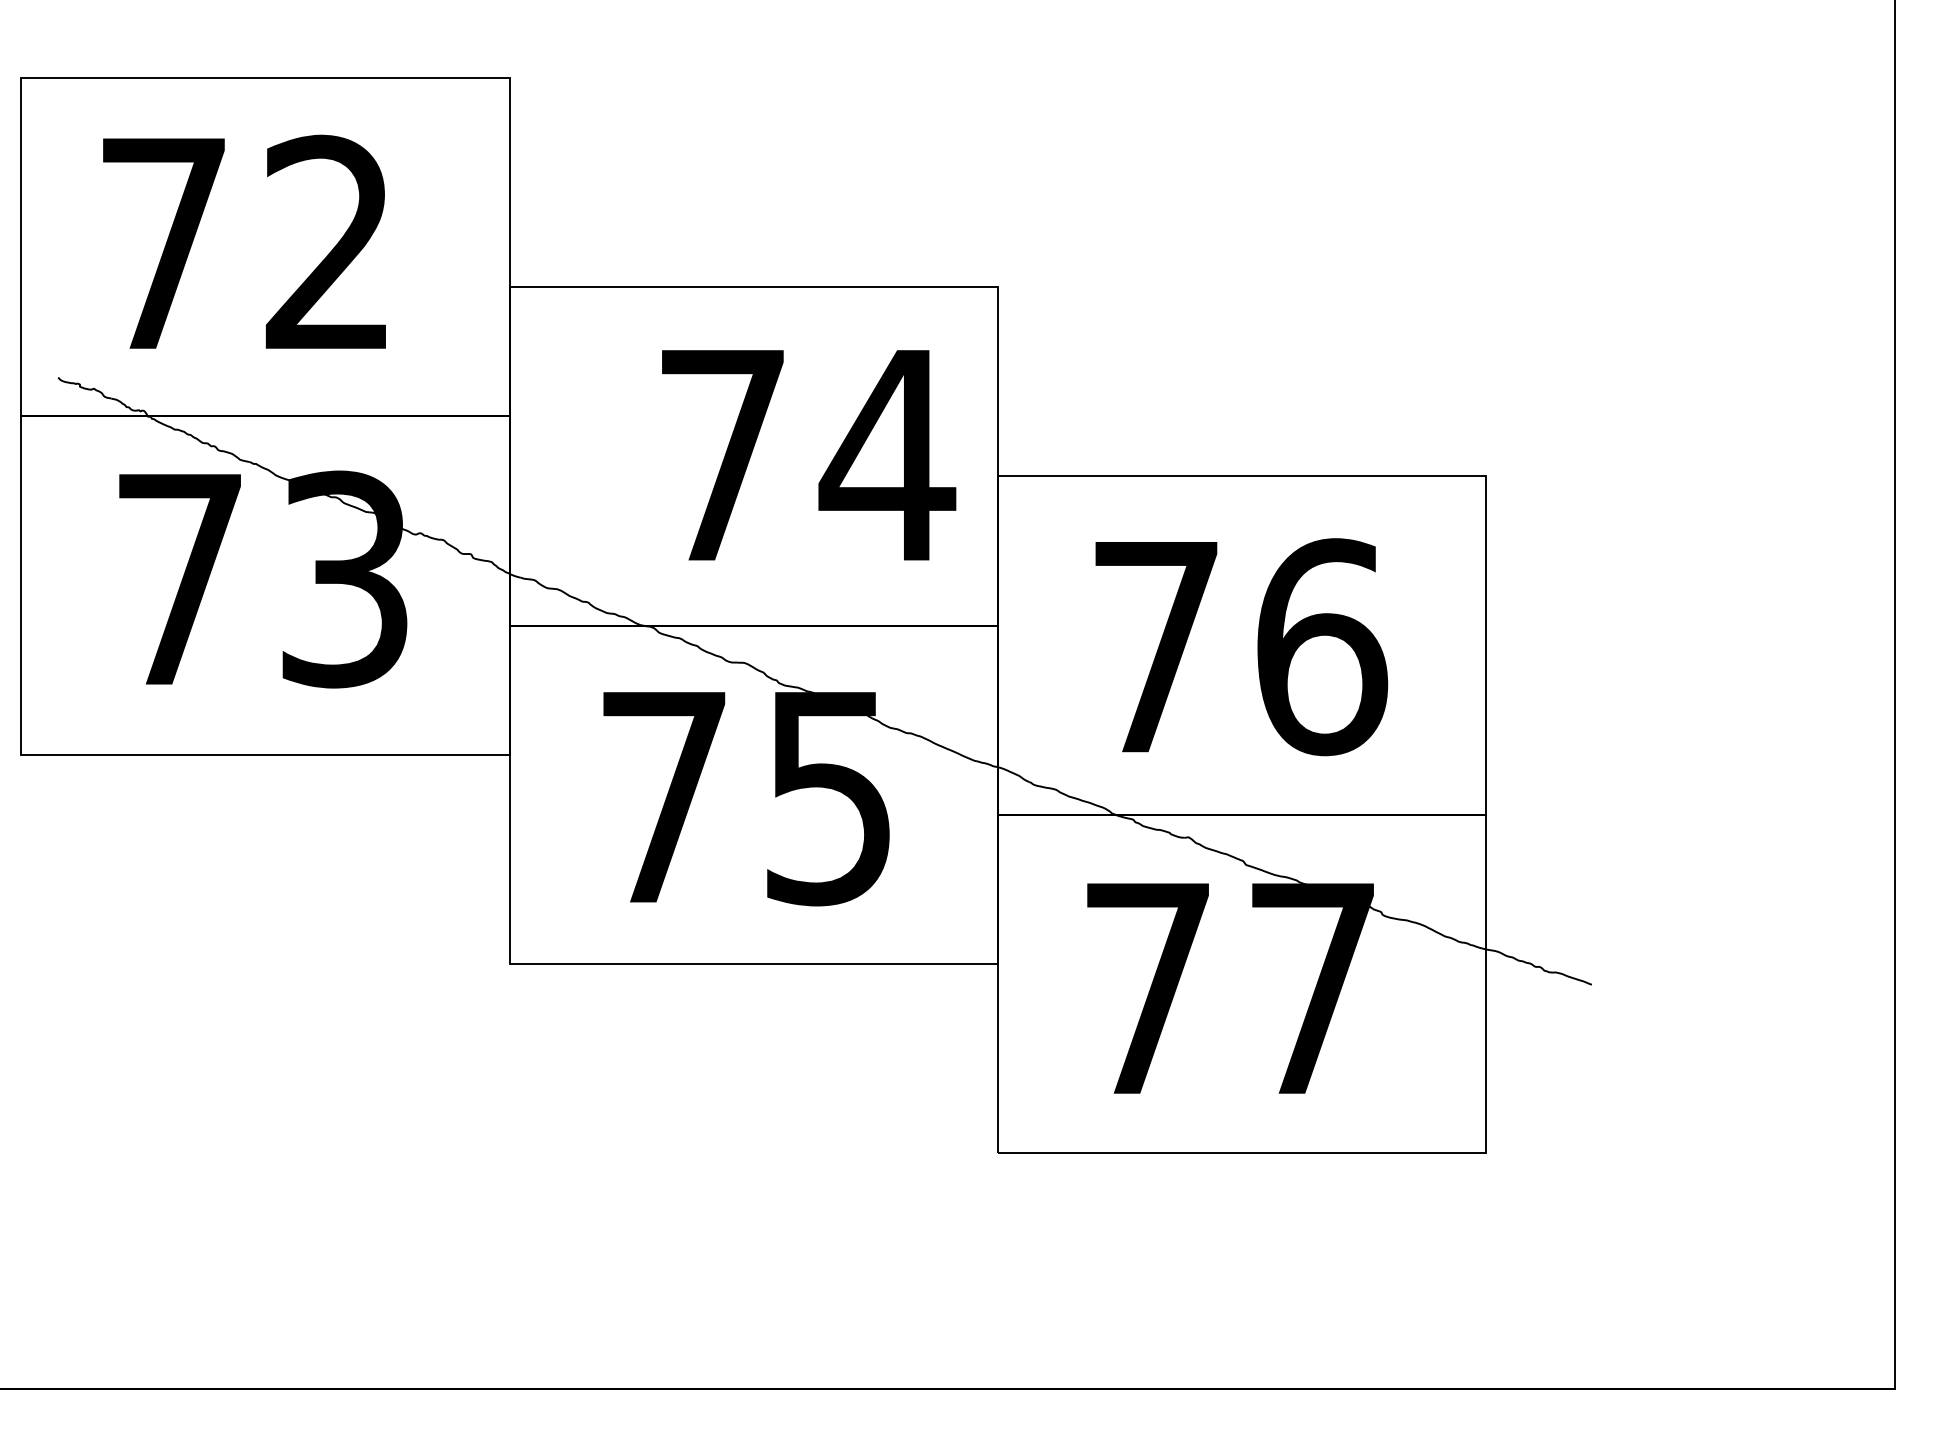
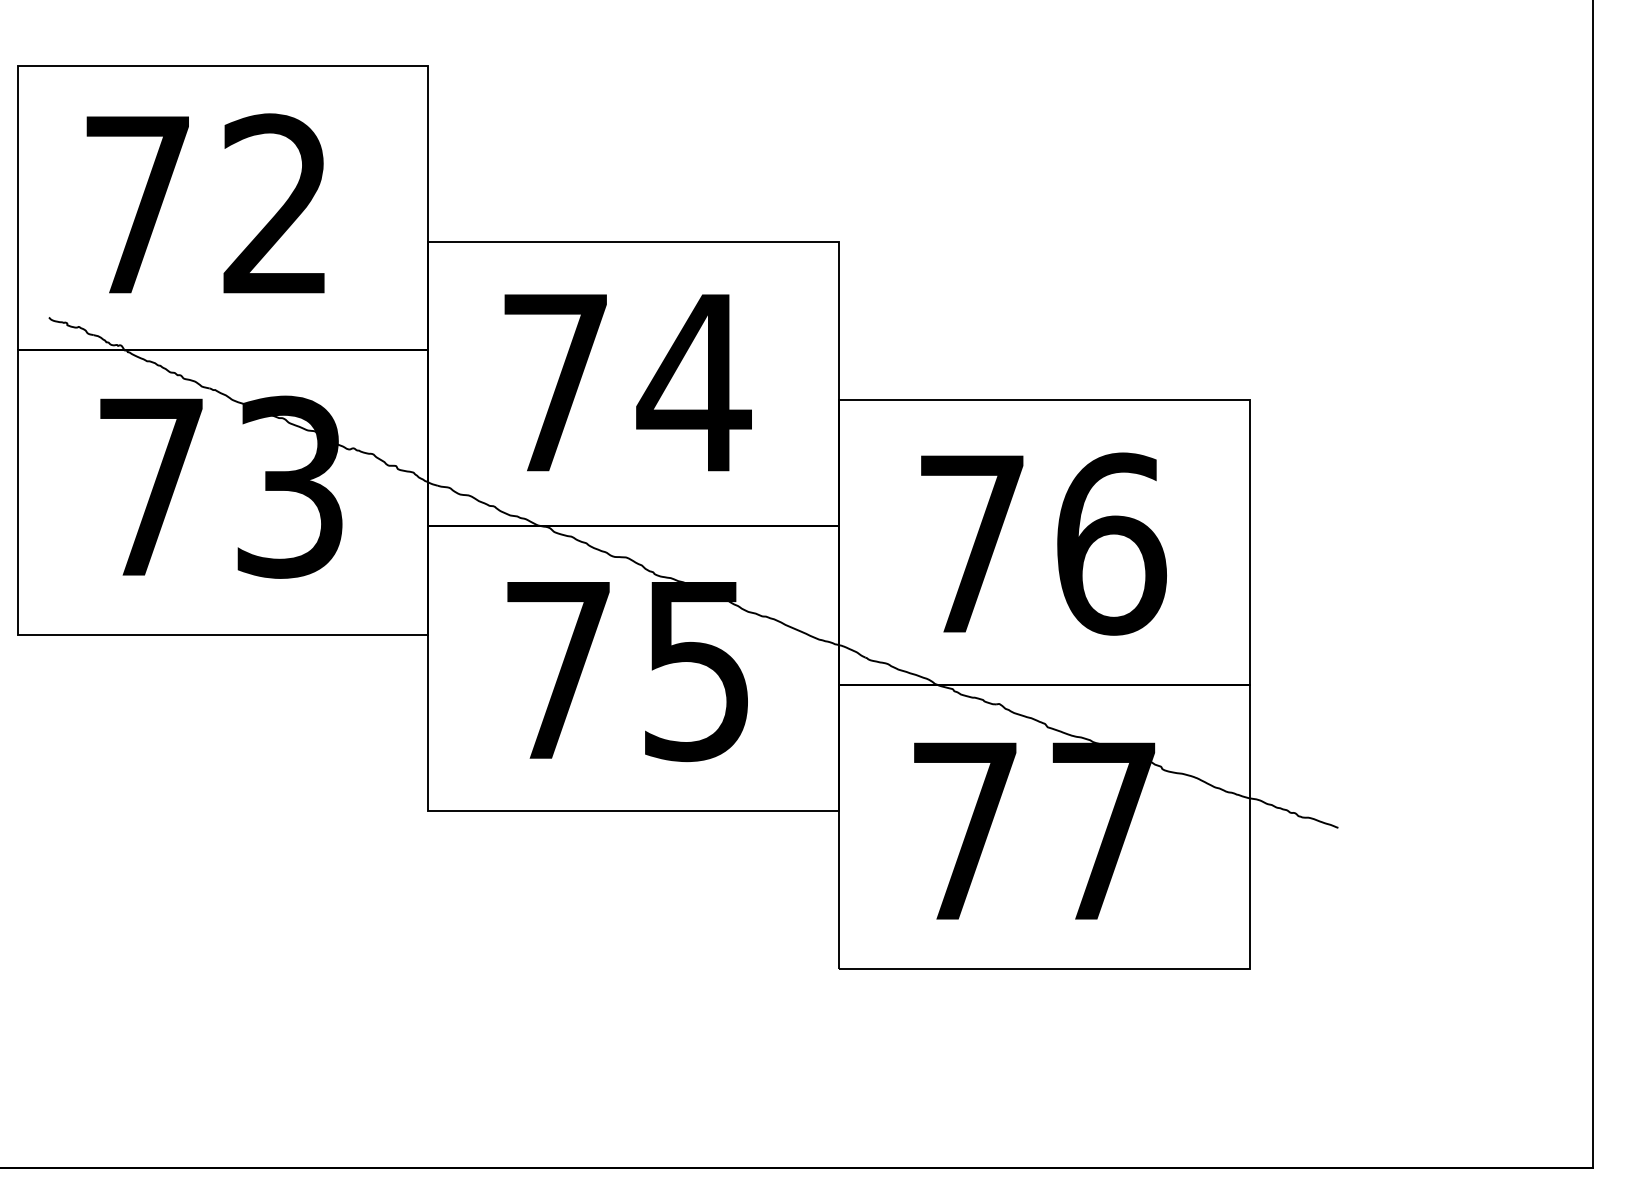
text: (808, 454) -> (627, 382), moved

